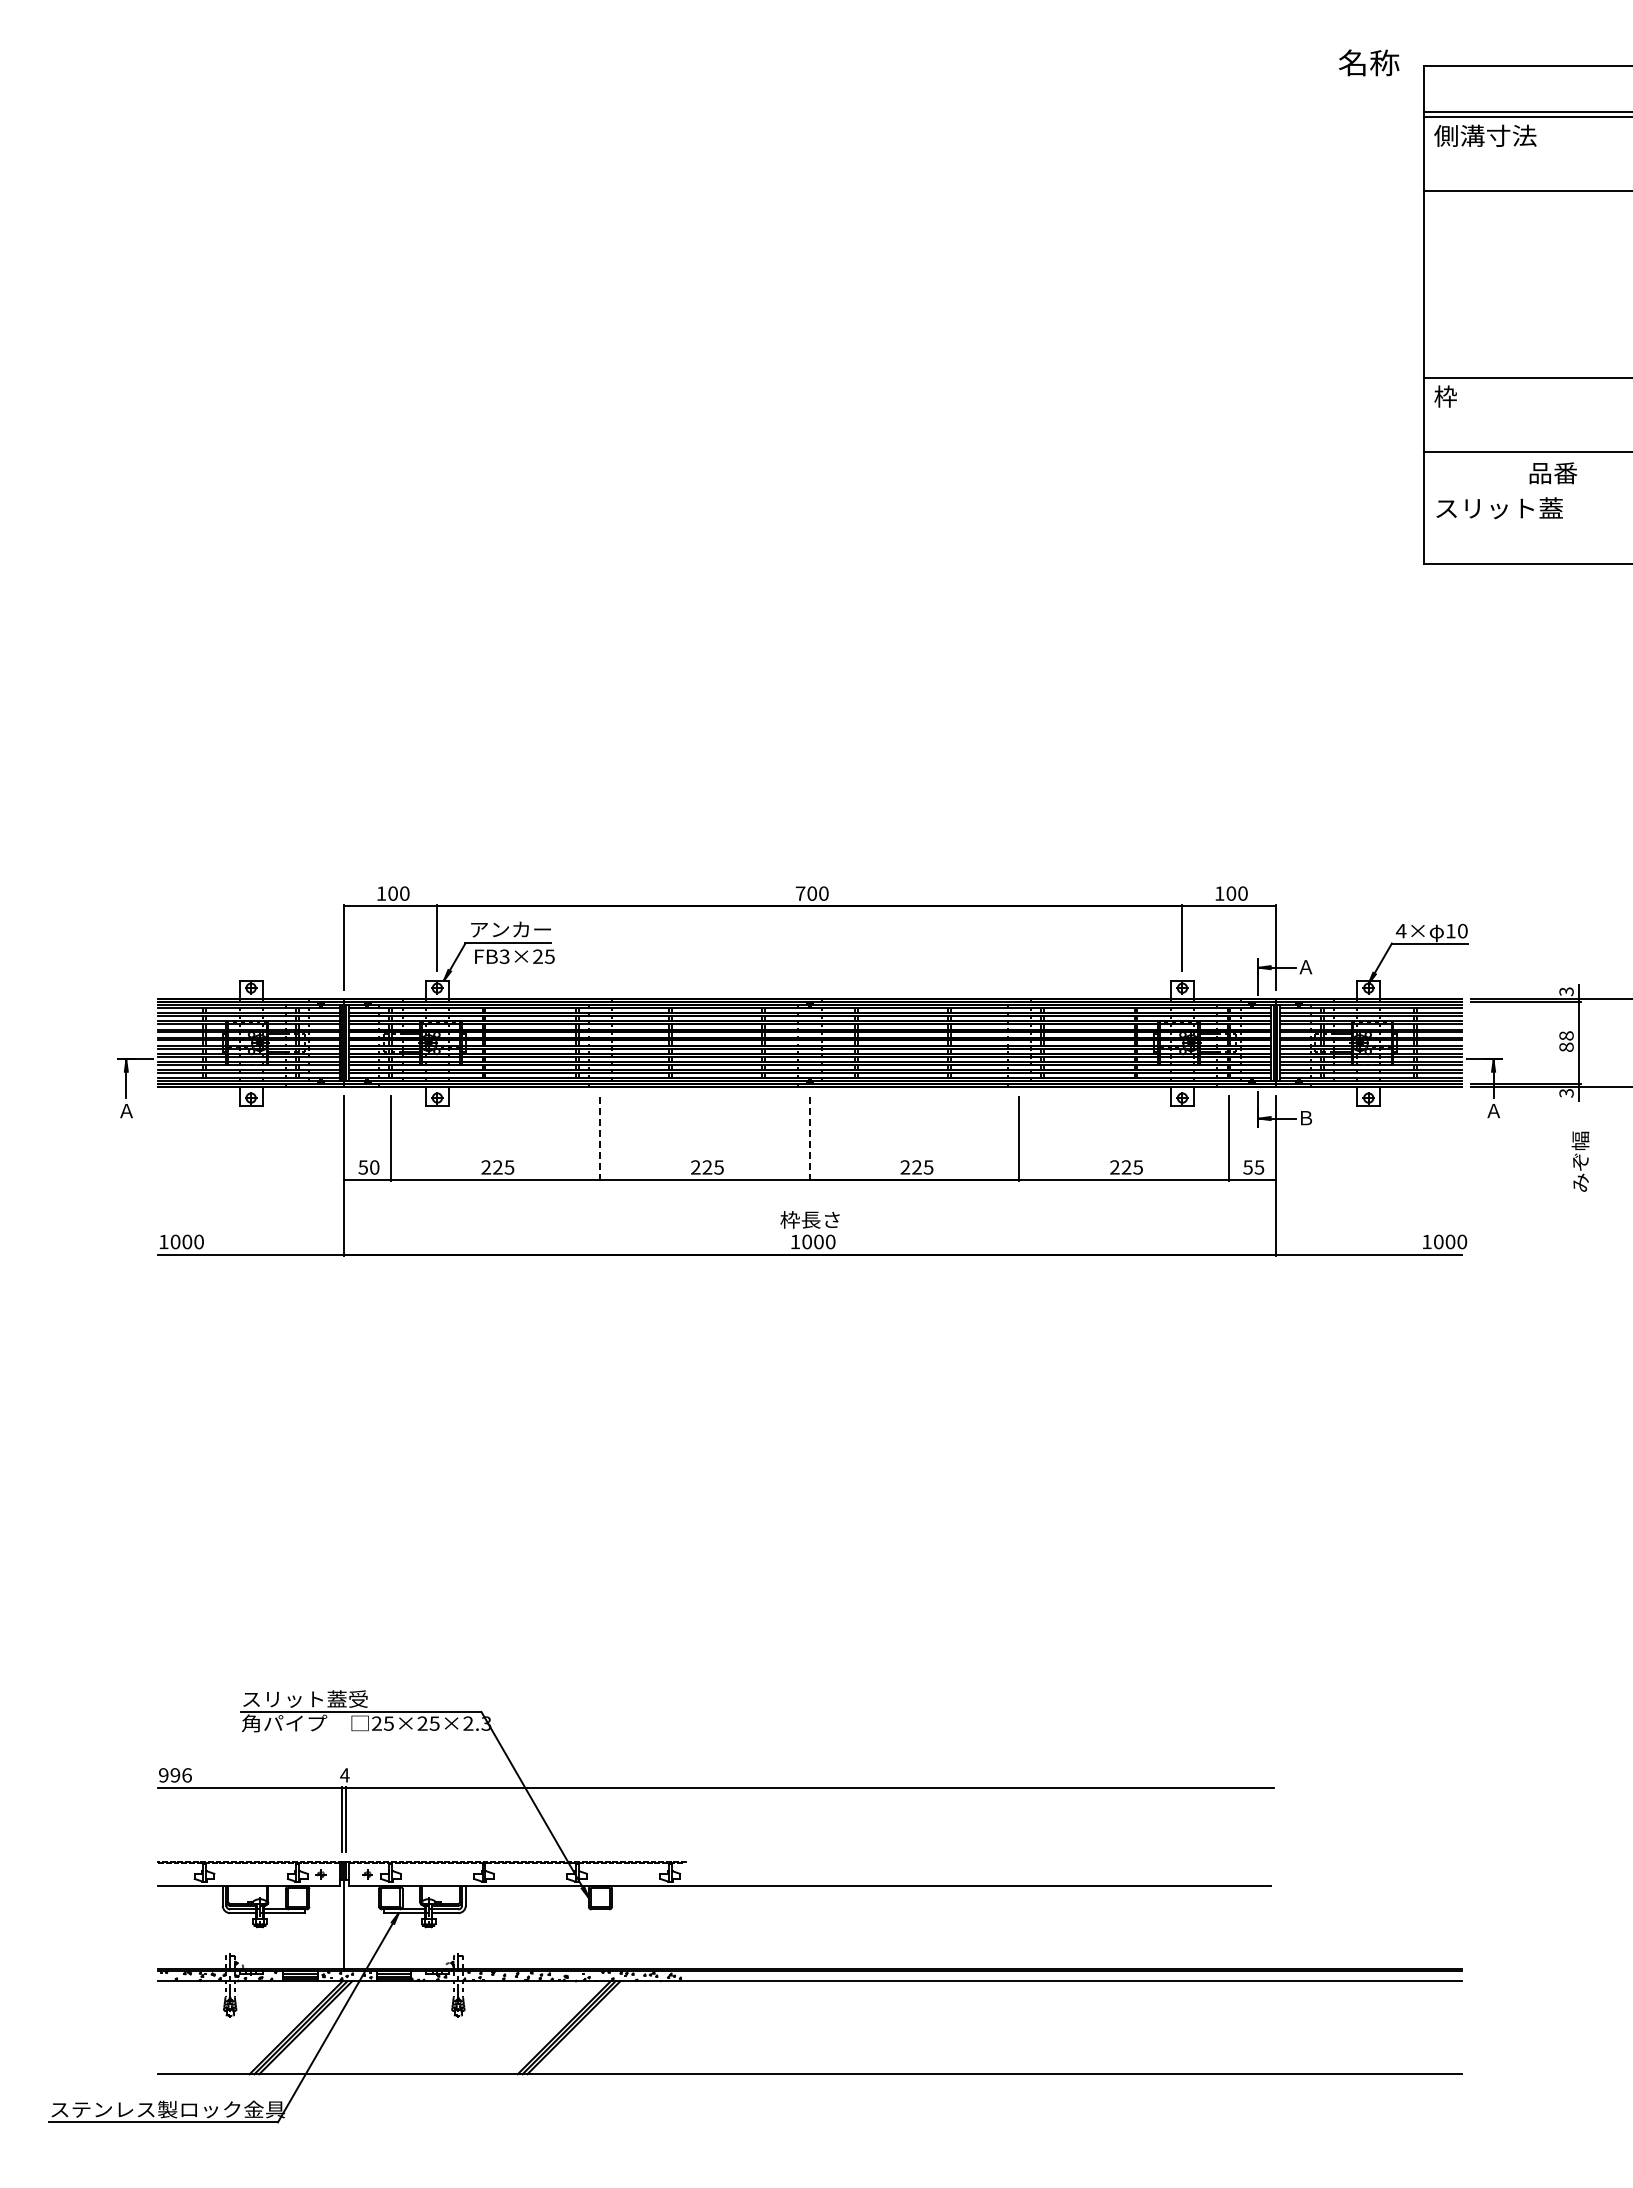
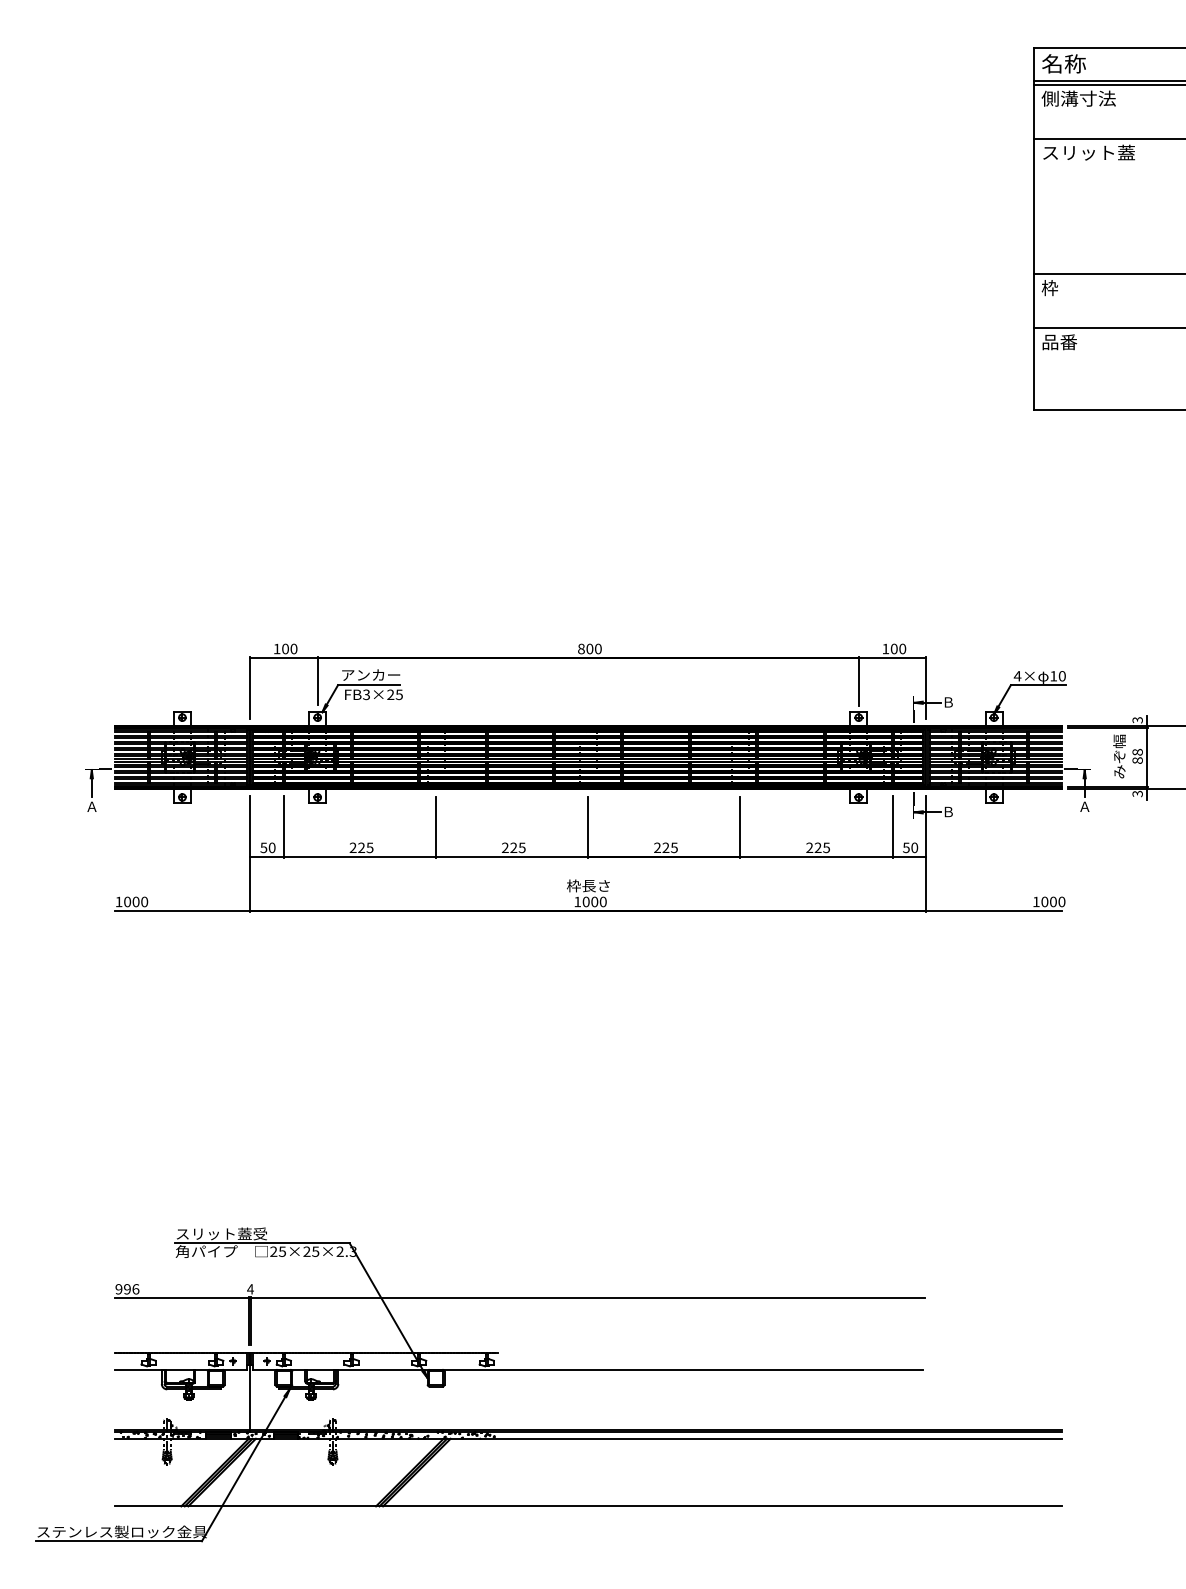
text: (1369, 62) -> (1064, 63), moved
text: (1553, 473) -> (1059, 342), moved
text: (1499, 508) -> (1088, 152), moved
text: (800, 893) -> (581, 648), 700 -> 800
text: (1305, 967) -> (948, 702), Ａ -> Ｂ
line: (600, 1138) -> (436, 826), dashed -> solid
line: (809, 1138) -> (587, 826), dashed -> solid
text: (1580, 1161) -> (1119, 756), moved
text: (1259, 1167) -> (914, 847), 55 -> 50

